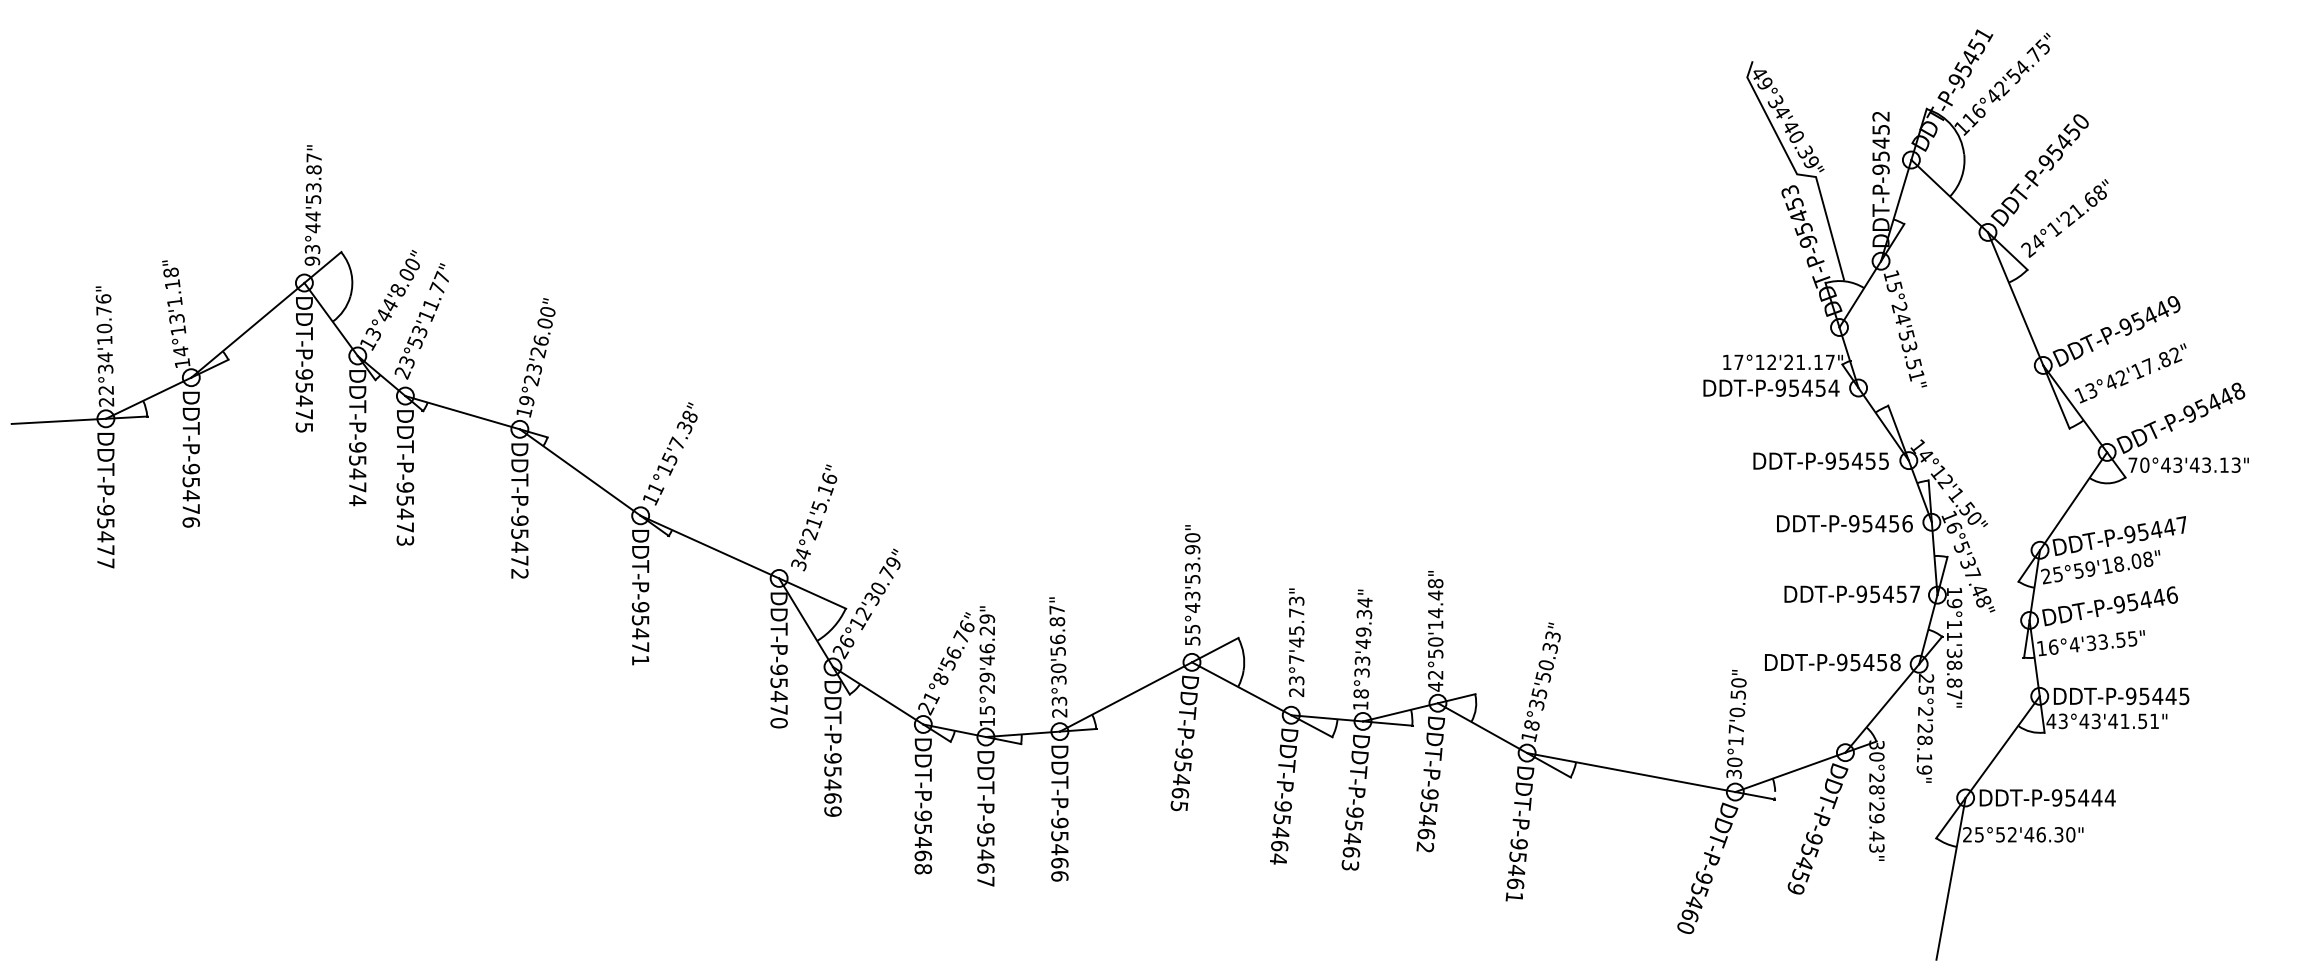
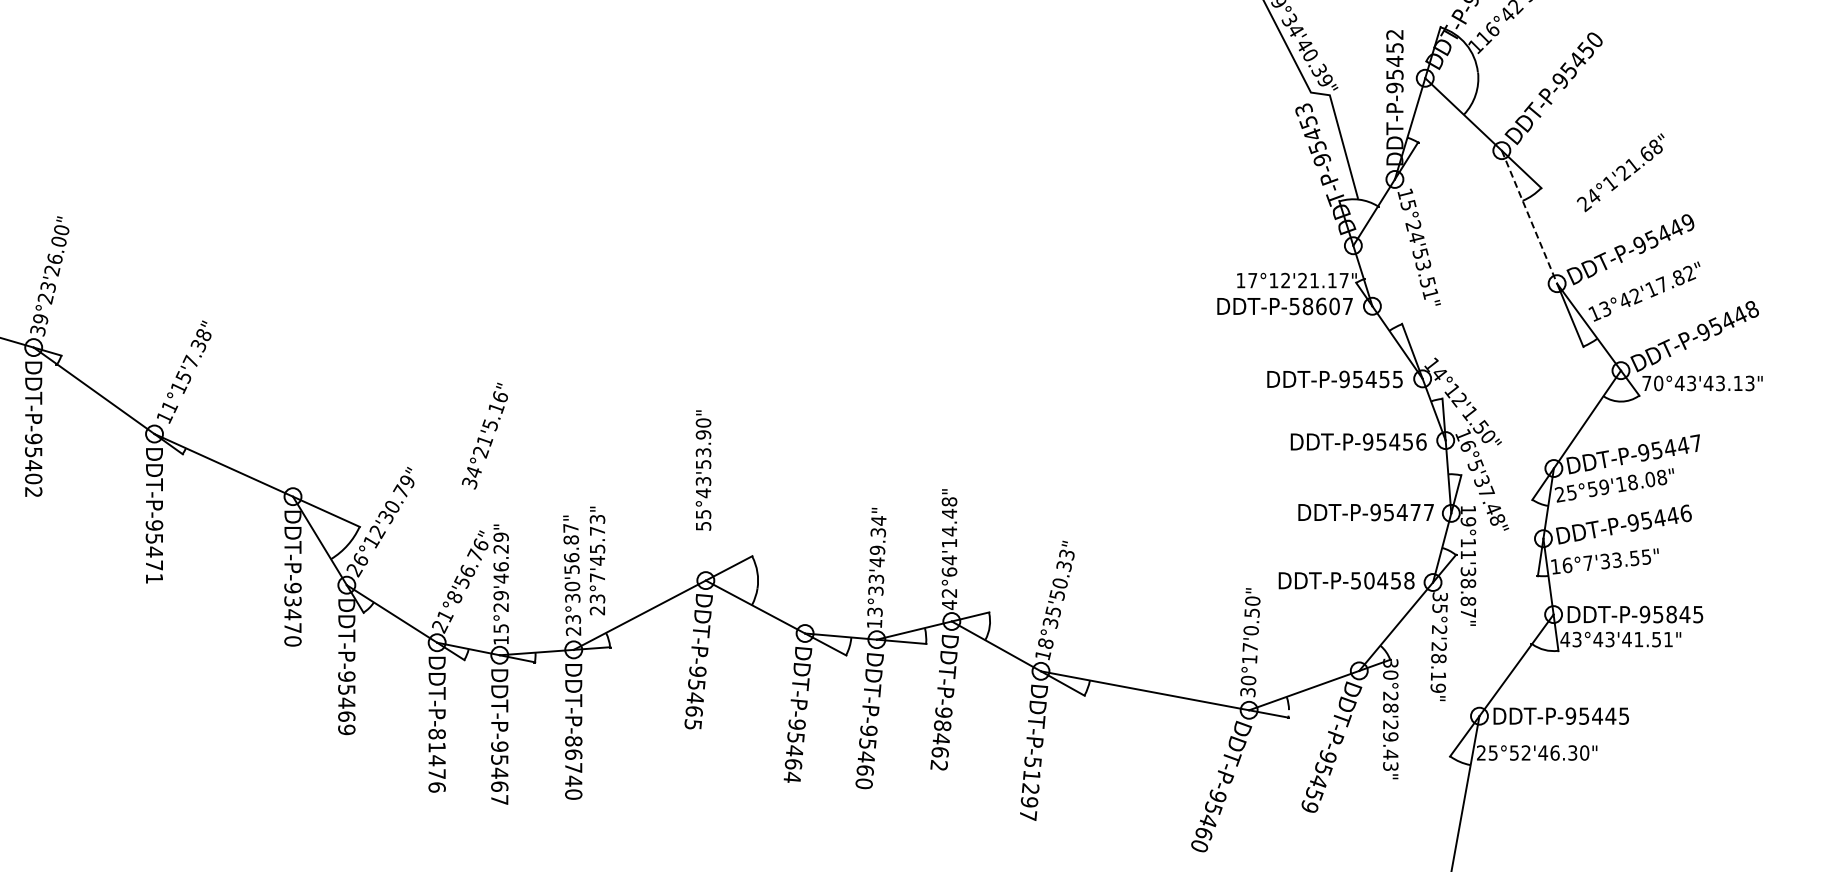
text: (2064, 218) -> (1620, 172), moved
line: (2015, 299) -> (1529, 217), solid -> dashed
text: (1807, 387) -> (1321, 305), DDT-P-95454 -> DDT-P-58607
text: (524, 412) -> (38, 330), 19°23'26.00" -> 39°23'26.00"
text: (814, 517) -> (485, 435), moved
text: (519, 560) -> (33, 478), DDT-P-95472 -> DDT-P-95402
text: (1192, 585) -> (703, 470), moved
text: (1901, 593) -> (1415, 511), DDT-P-95457 -> DDT-P-95477
text: (1296, 642) -> (597, 560), moved
text: (2074, 644) -> (1588, 562), 16°4'33.55" -> 16°7'33.55"
text: (1435, 647) -> (949, 565), 42°50'14.48" -> 42°64'14.48"
text: (1848, 662) -> (1362, 580), DDT-P-95458 -> DDT-P-50458
text: (1925, 678) -> (1439, 596), 25°2'28.19" -> 35°2'28.19"
text: (779, 683) -> (293, 601), DDT-P-95470 -> DDT-P-93470
text: (1360, 693) -> (874, 611), 18°33'49.34" -> 13°33'49.34"
text: (2157, 696) -> (1671, 614), DDT-P-95445 -> DDT-P-95845
text: (2109, 797) -> (1623, 715), DDT-P-95444 -> DDT-P-95445
text: (1428, 807) -> (942, 725), DDT-P-95462 -> DDT-P-98462
text: (923, 842) -> (437, 760), DDT-P-95468 -> DDT-P-81476
text: (1059, 849) -> (573, 767), DDT-P-95466 -> DDT-P-86740
text: (1350, 865) -> (864, 783), DDT-P-95463 -> DDT-P-95460
text: (1516, 870) -> (1030, 788), DDT-P-95461 -> DDT-P-51297

